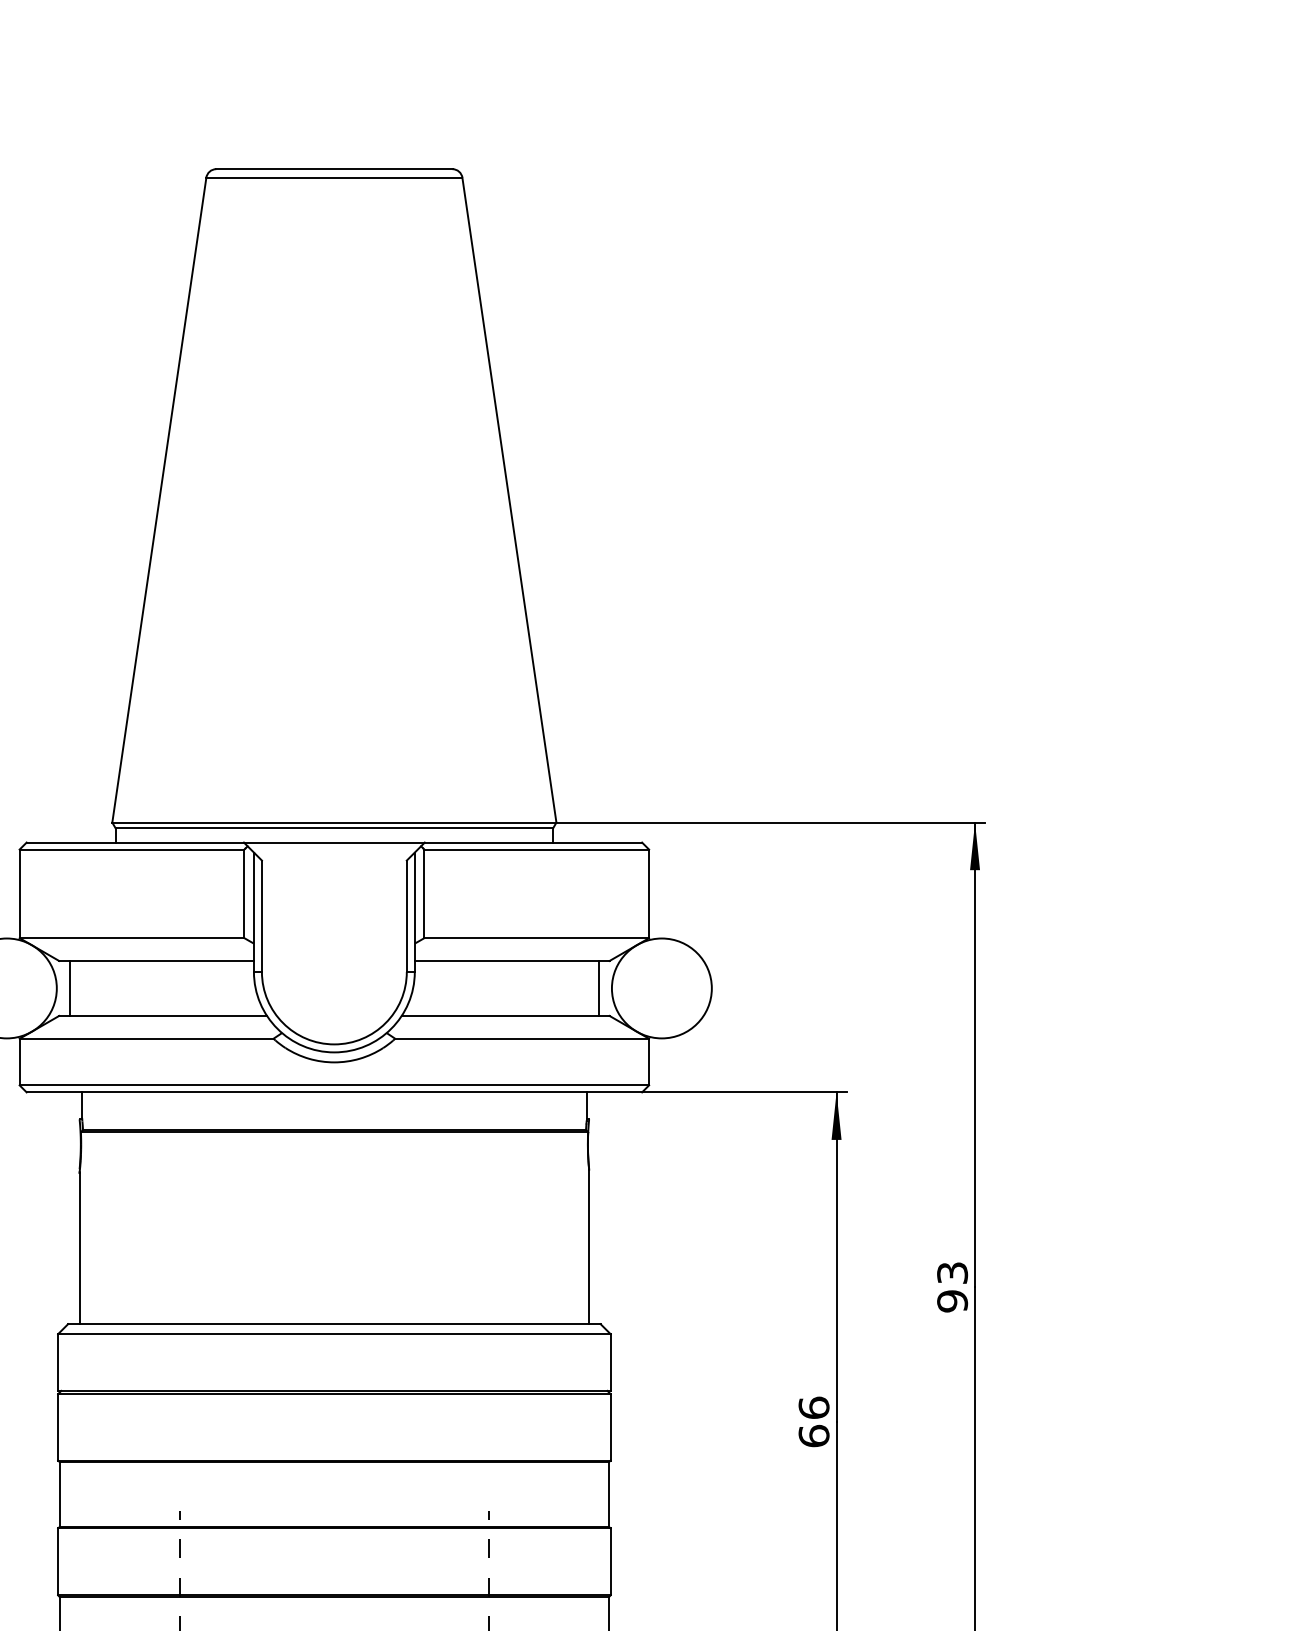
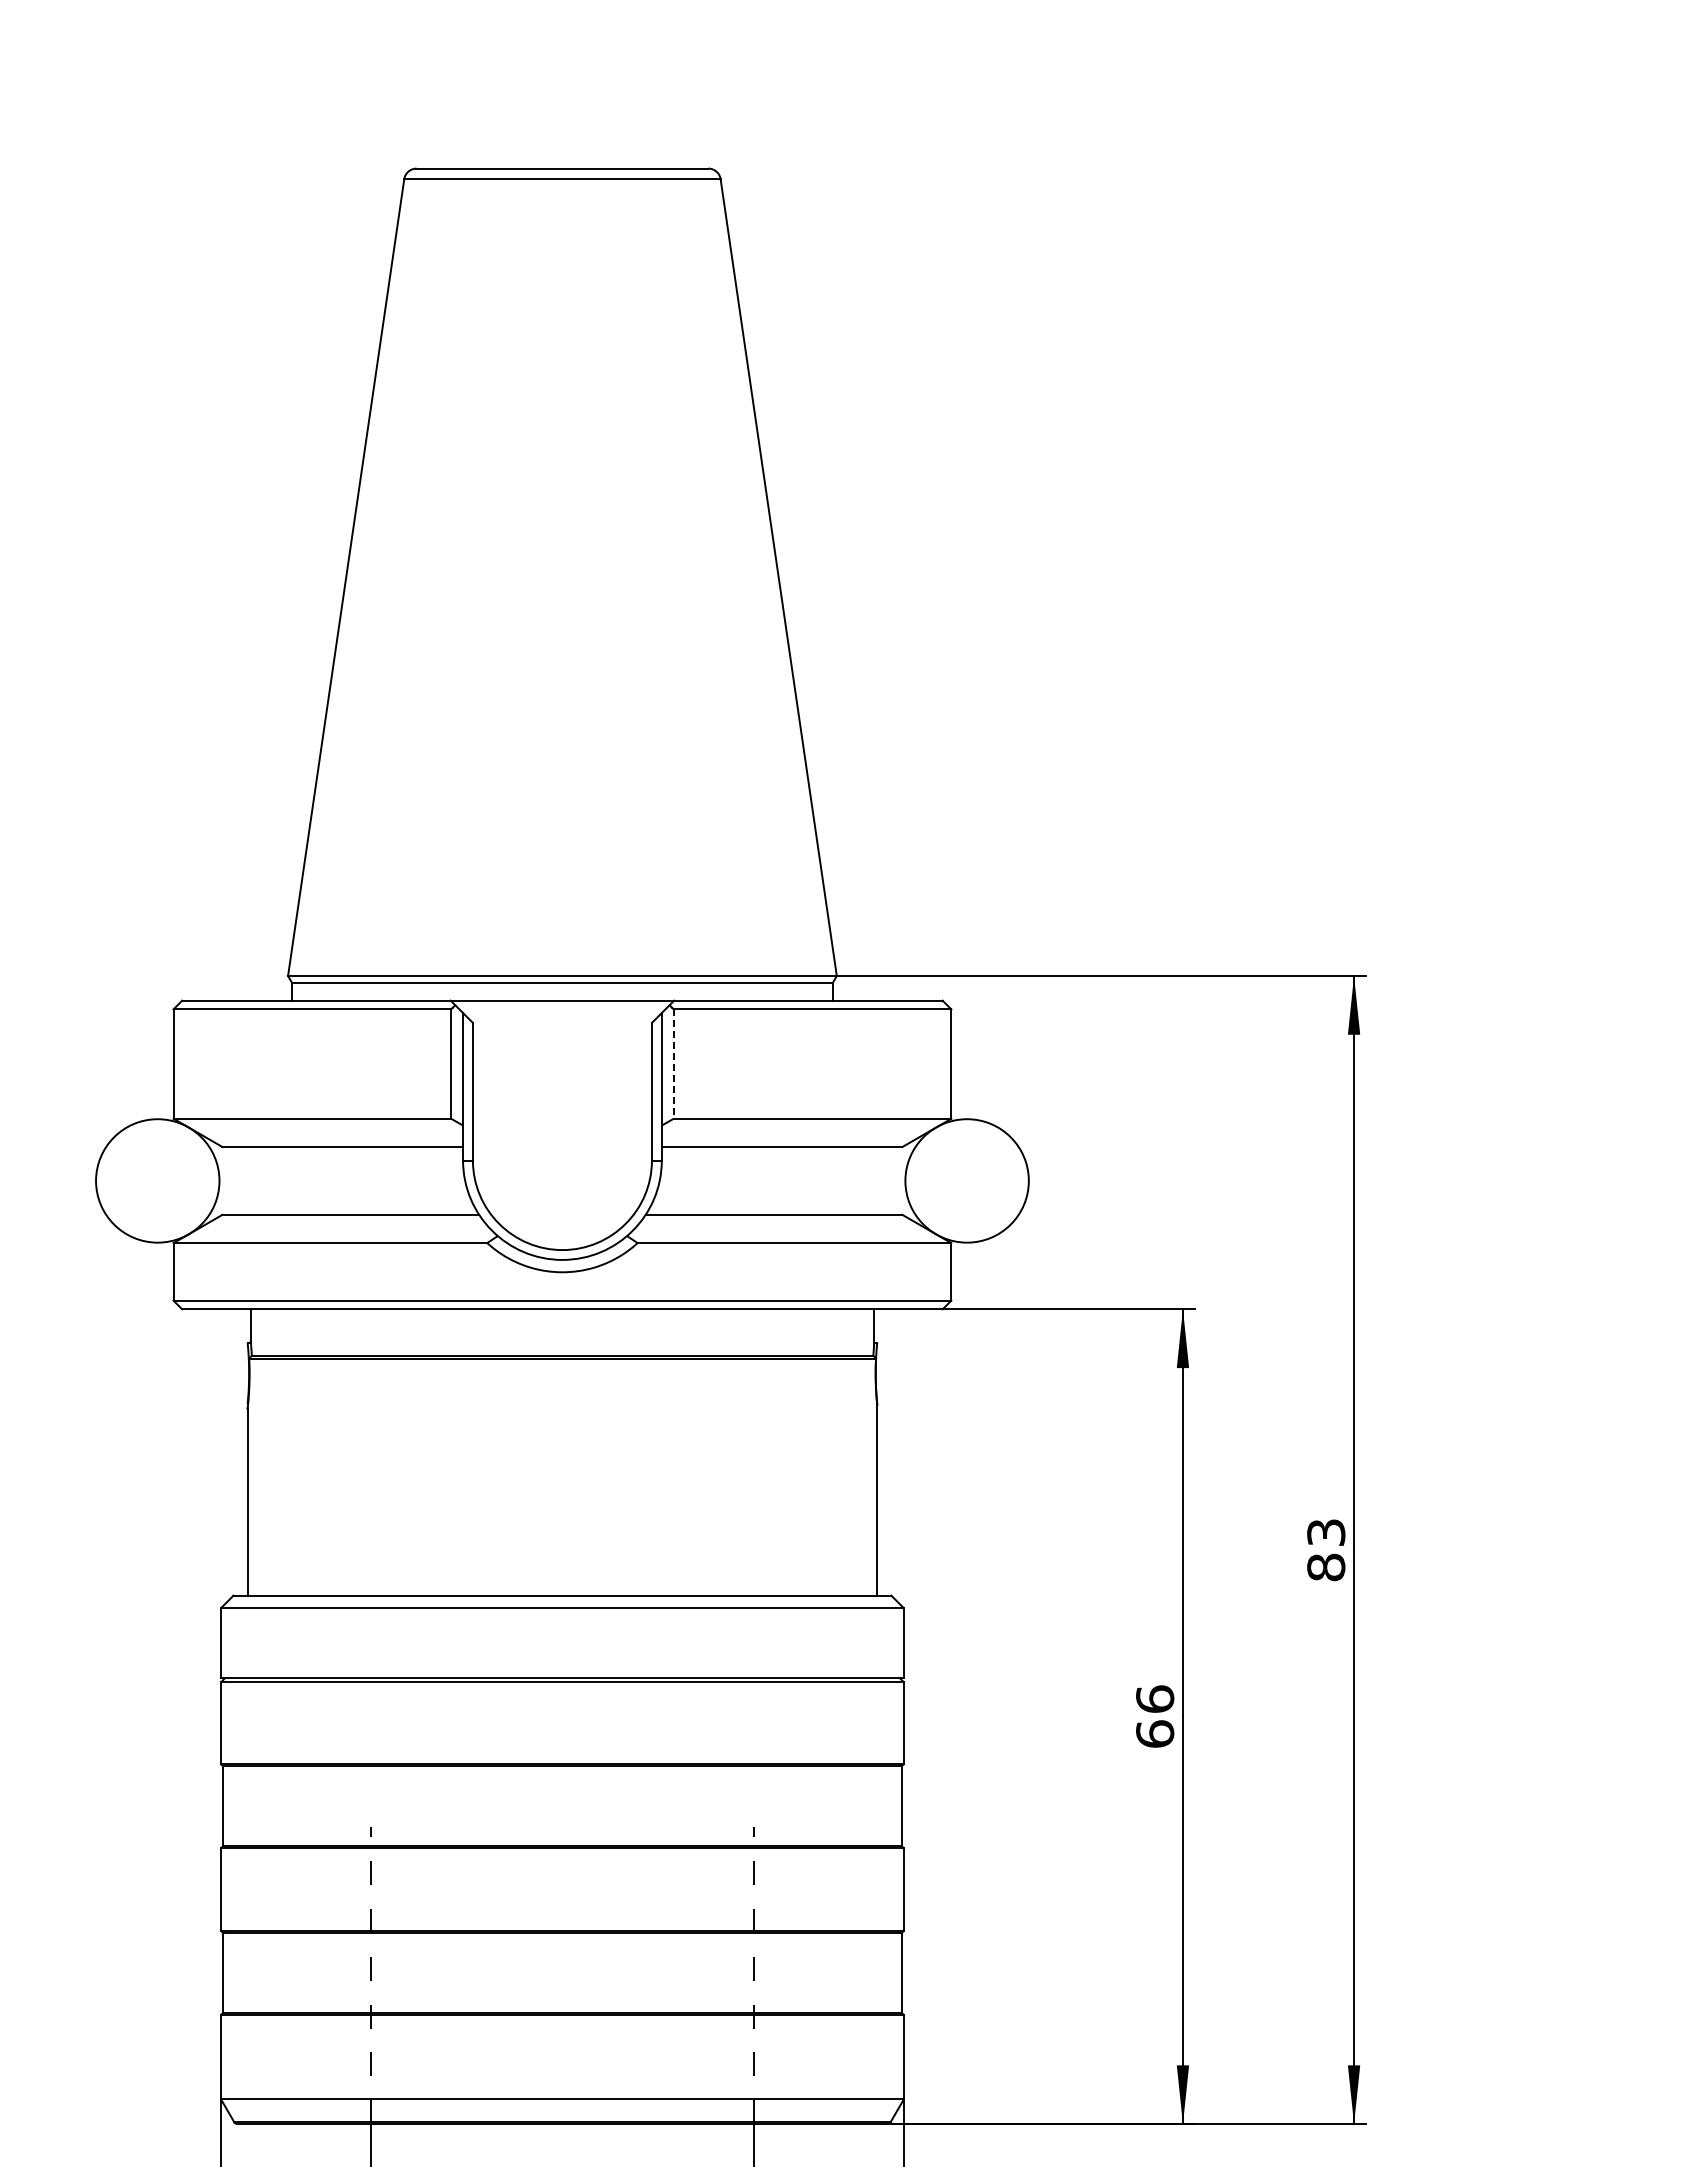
line: (424, 894) -> (673, 1064), solid -> dashed
line: (69, 988) -> (235, 1180), removed
line: (599, 988) -> (889, 1180), removed
text: (952, 1301) -> (1326, 1567), 93 -> 83

